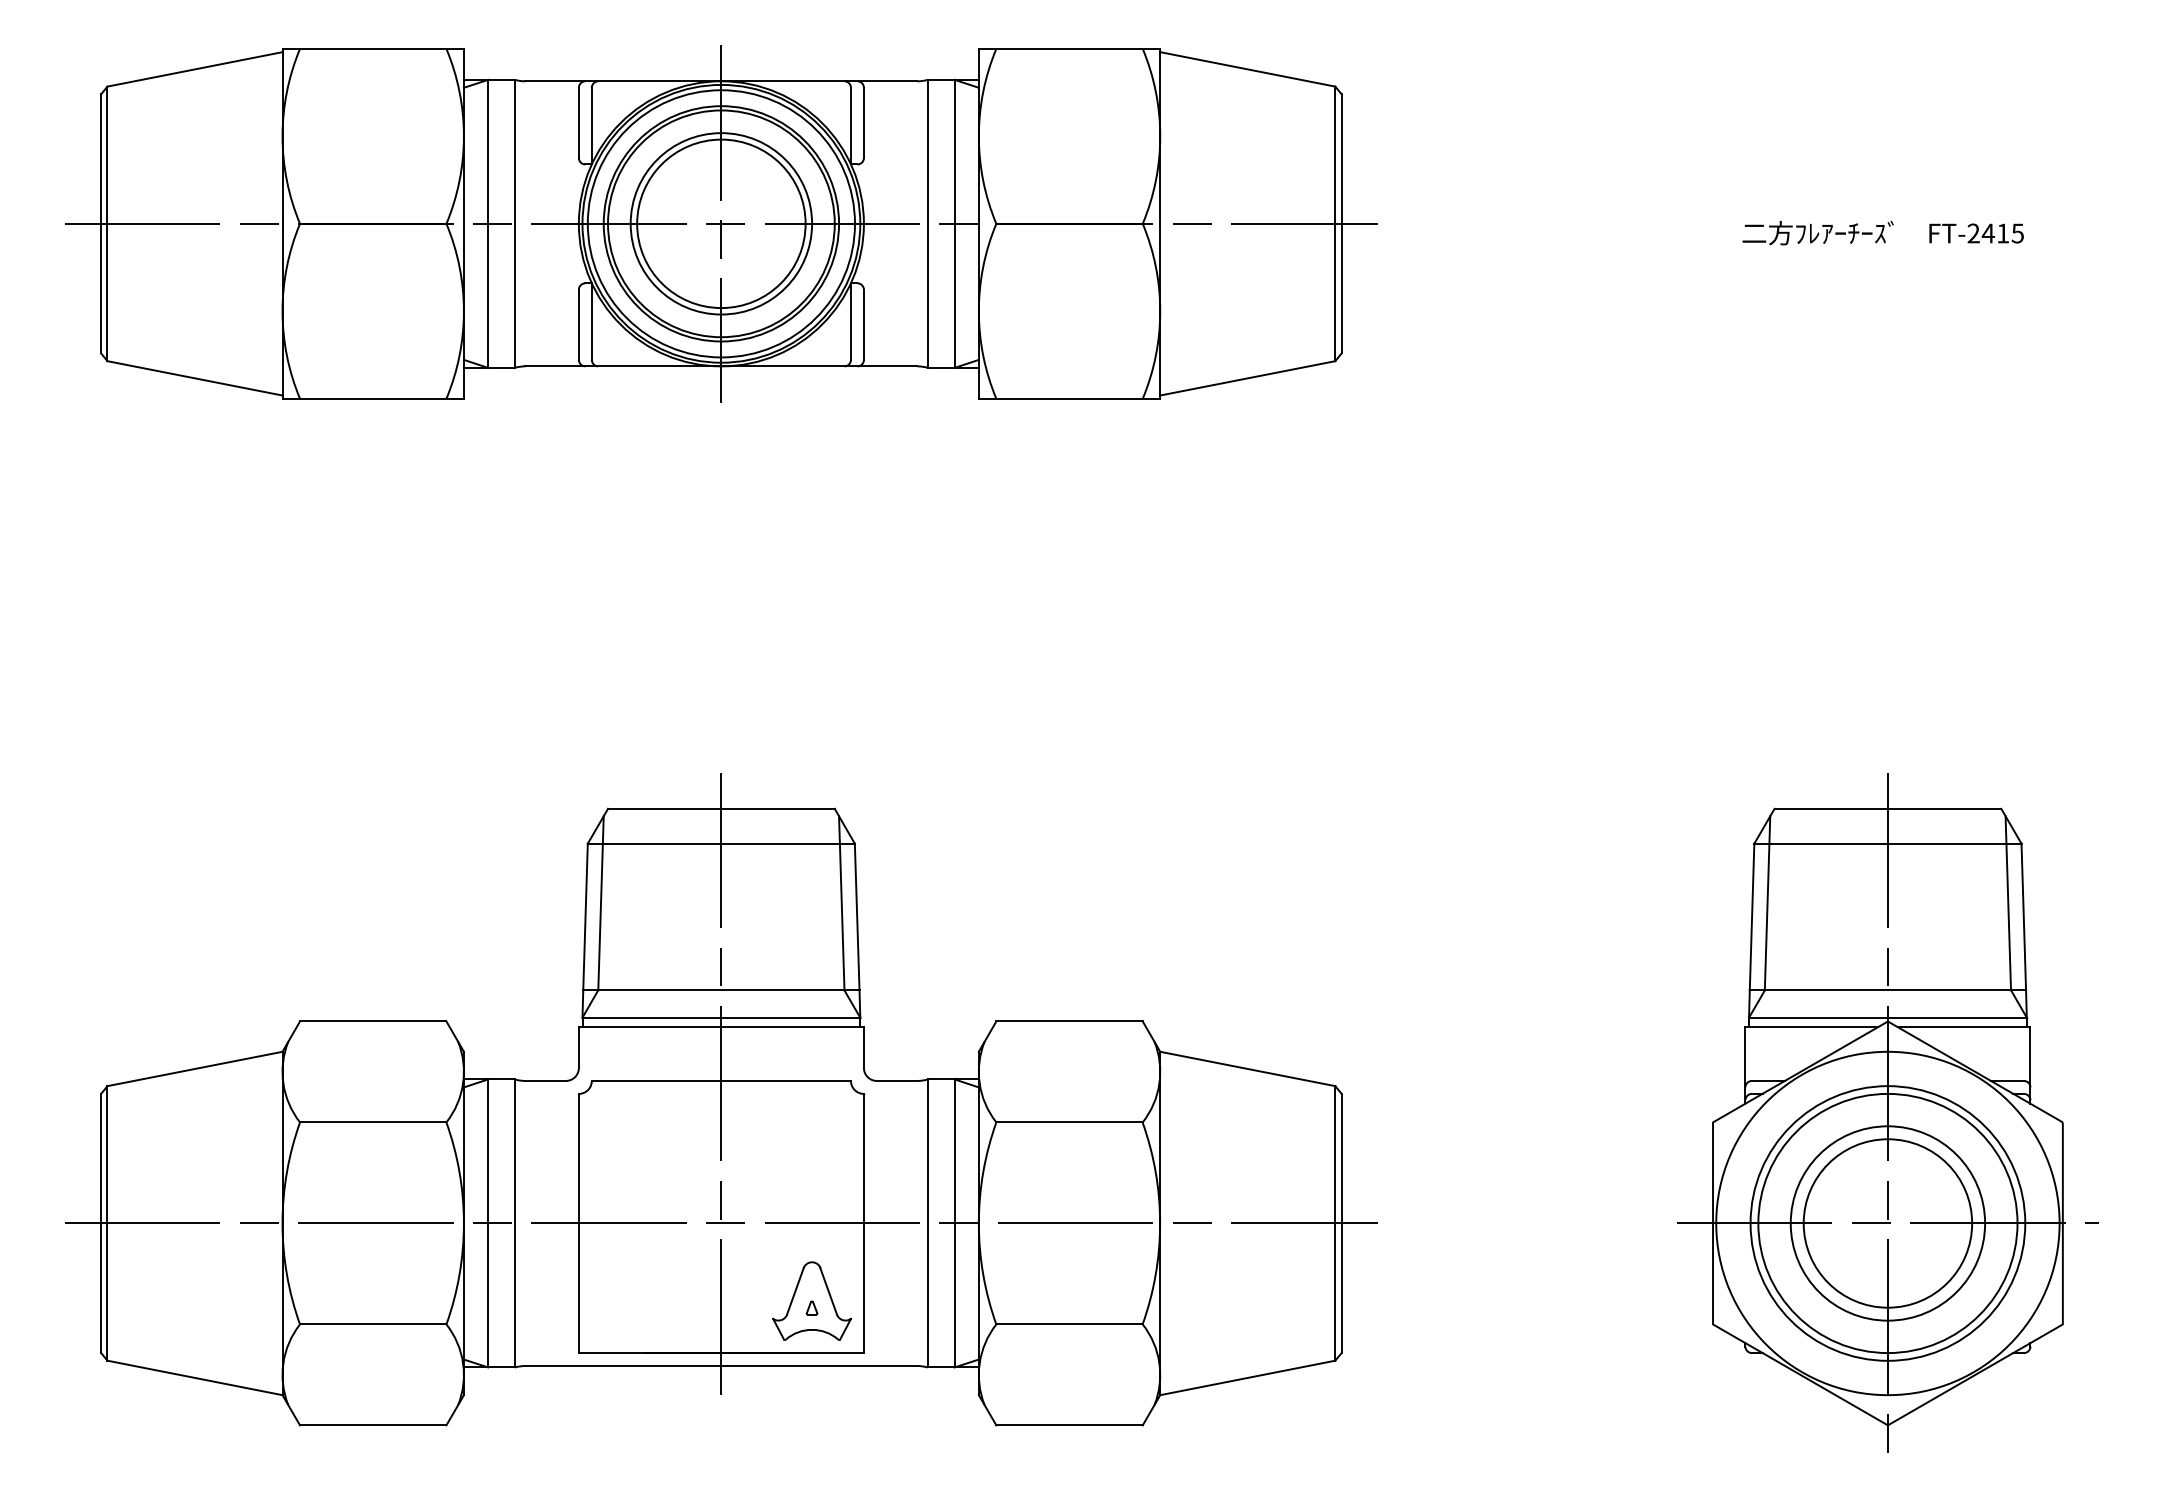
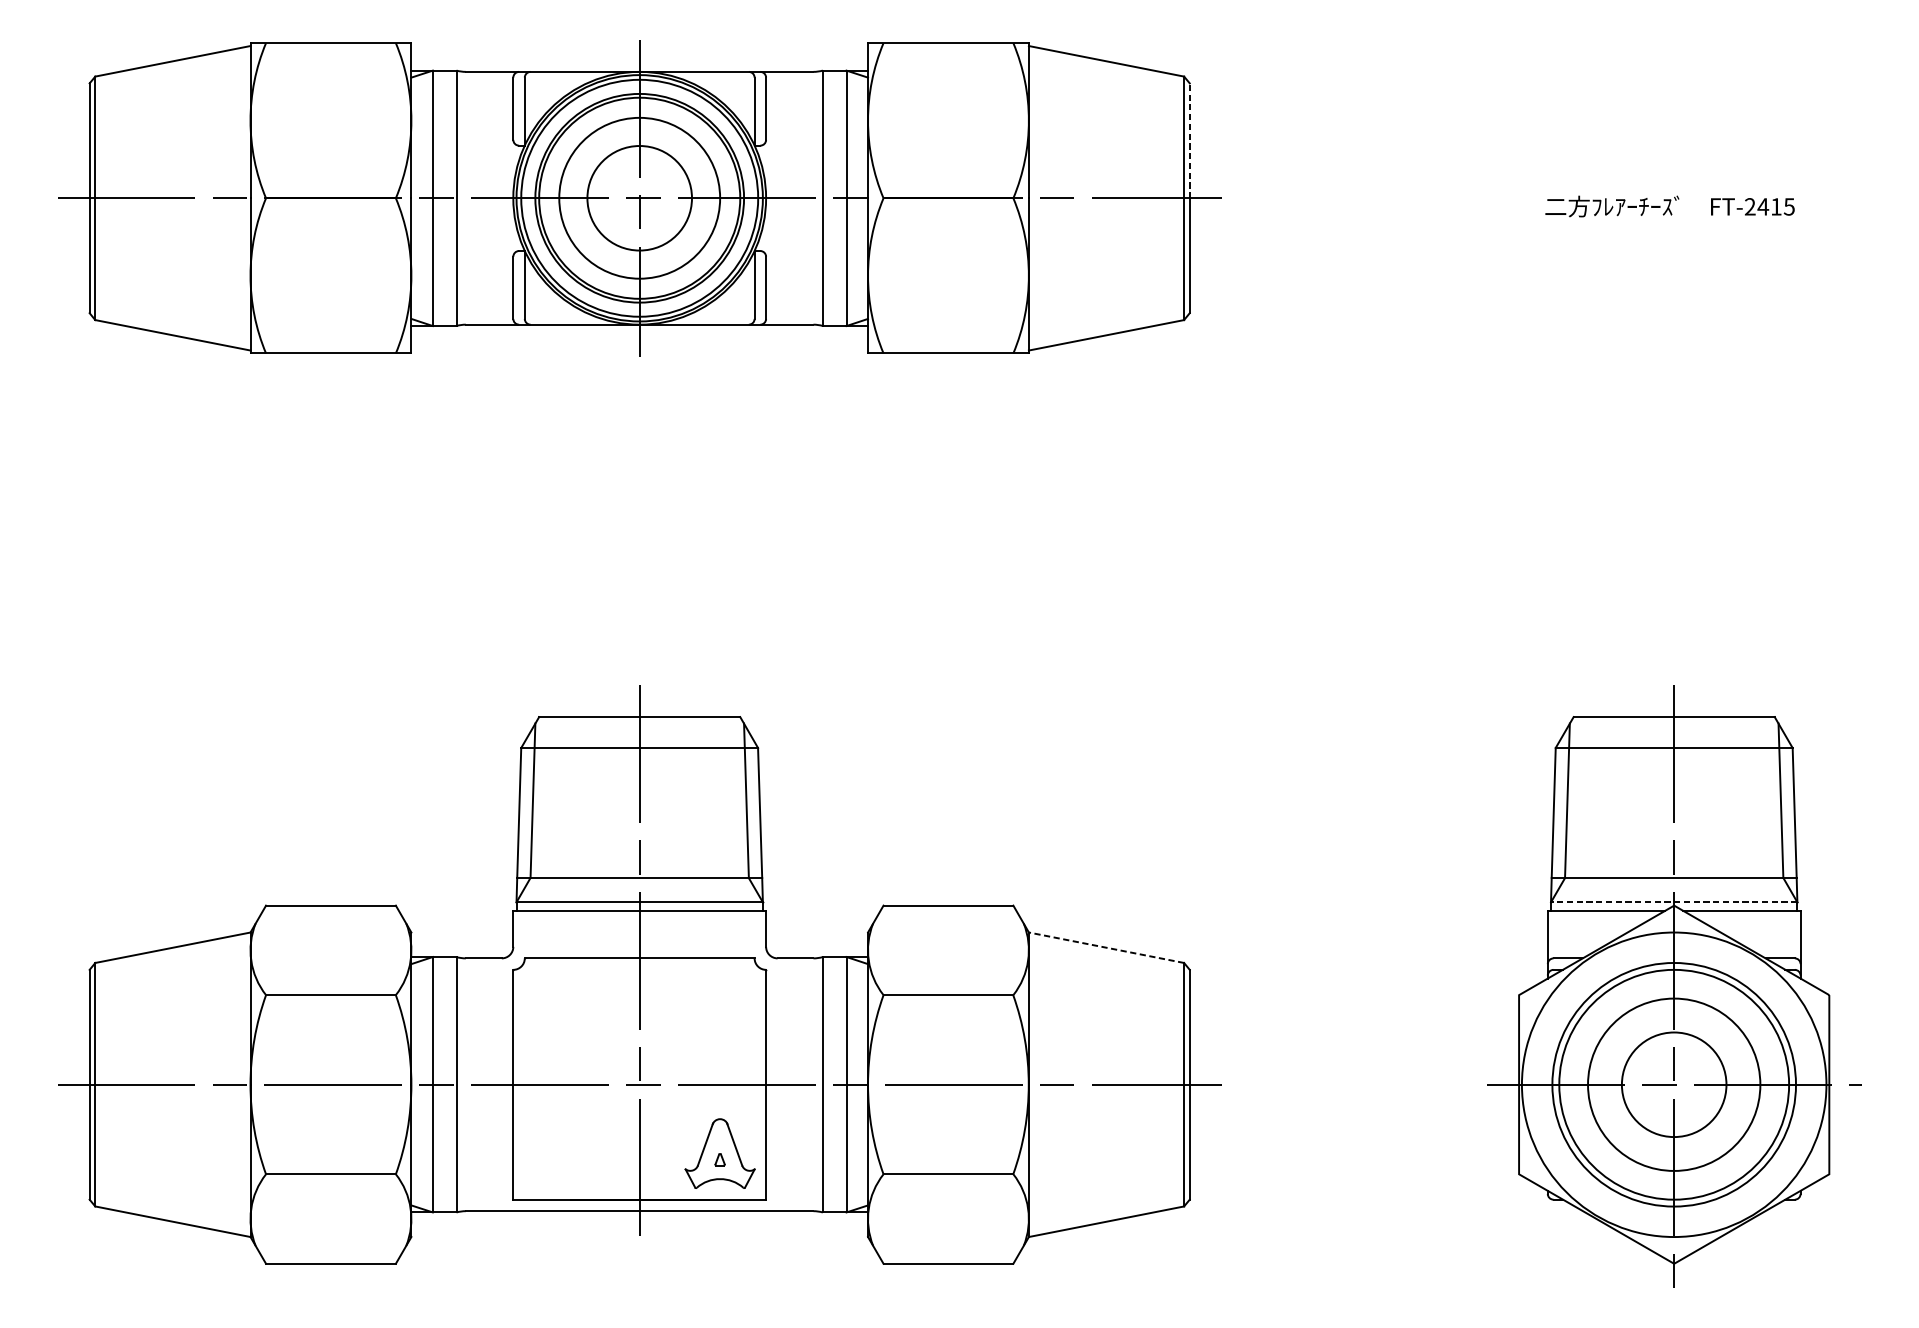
line: (1341, 159) -> (1189, 141), solid -> dashed
circle: (721, 223) -> (639, 197), size x0.7
line: (1887, 1017) -> (1673, 902), solid -> dashed
line: (1247, 1068) -> (1106, 947), solid -> dashed
circle: (1887, 1223) -> (1673, 1084), size x0.7

